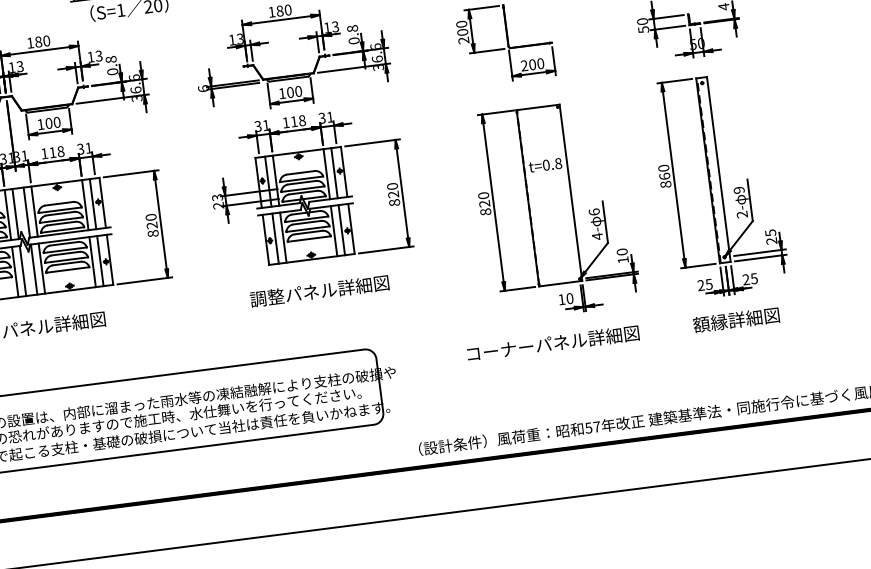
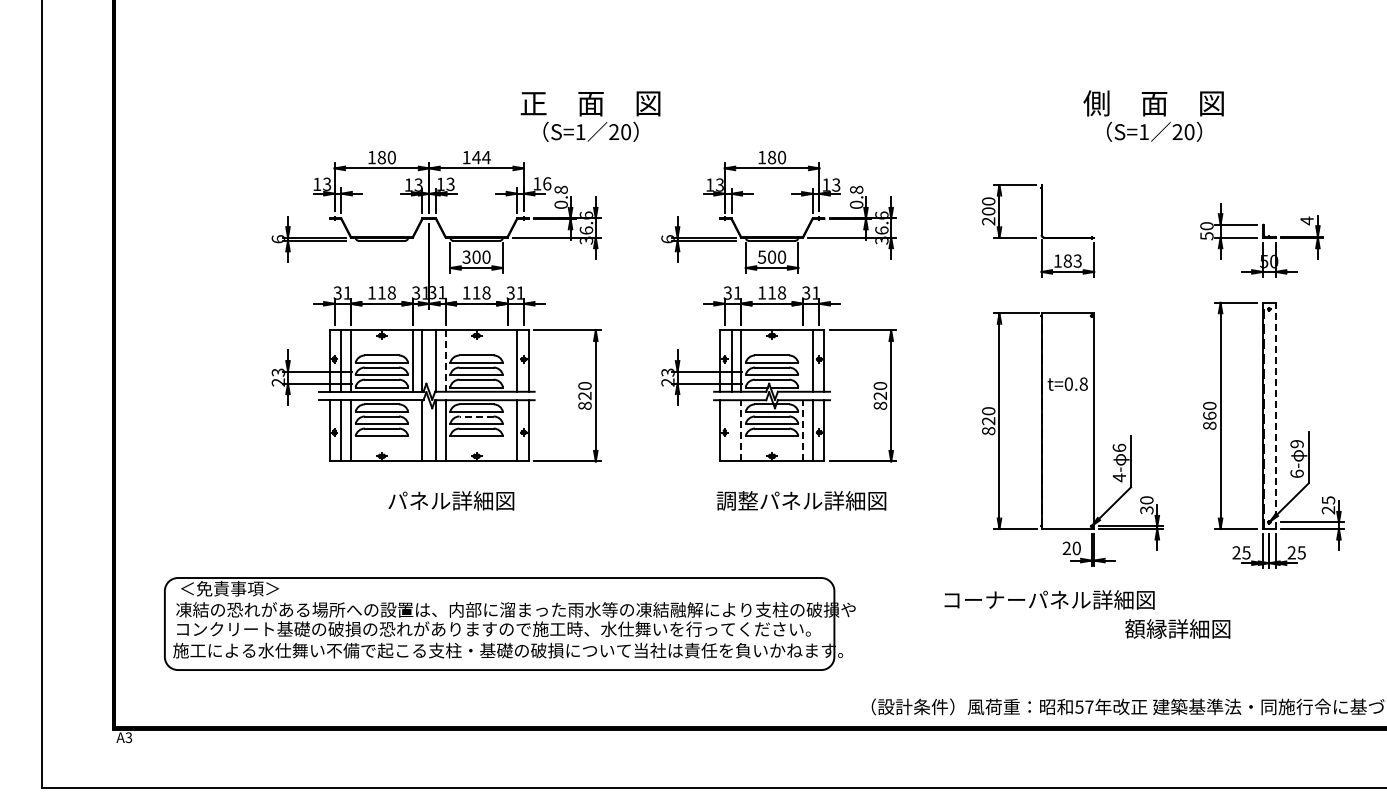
text: (42, 41) -> (481, 157), 180 -> 144
text: (99, 55) -> (547, 183), 13 -> 16
text: (532, 64) -> (1067, 260), 200 -> 183
text: (281, 93) -> (761, 256), 100 -> 500
text: (40, 123) -> (466, 256), 100 -> 300
line: (718, 169) -> (1275, 415), solid -> dashed
line: (327, 173) -> (803, 360), removed
line: (85, 204) -> (507, 360), removed
line: (34, 211) -> (445, 361), solid -> dashed
text: (741, 214) -> (1296, 473), 2- -> 6-
line: (334, 230) -> (803, 430), solid -> dashed
line: (283, 237) -> (741, 430), solid -> dashed
line: (275, 238) -> (731, 430), removed
line: (65, 253) -> (476, 416), solid -> dashed
text: (623, 260) -> (1146, 510), 10 -> 30
line: (92, 261) -> (507, 430), removed
line: (15, 271) -> (413, 430), removed
text: (319, 290) -> (801, 500), moved
text: (561, 298) -> (1066, 547), 10 -> 20
text: (736, 319) -> (1177, 628), moved

